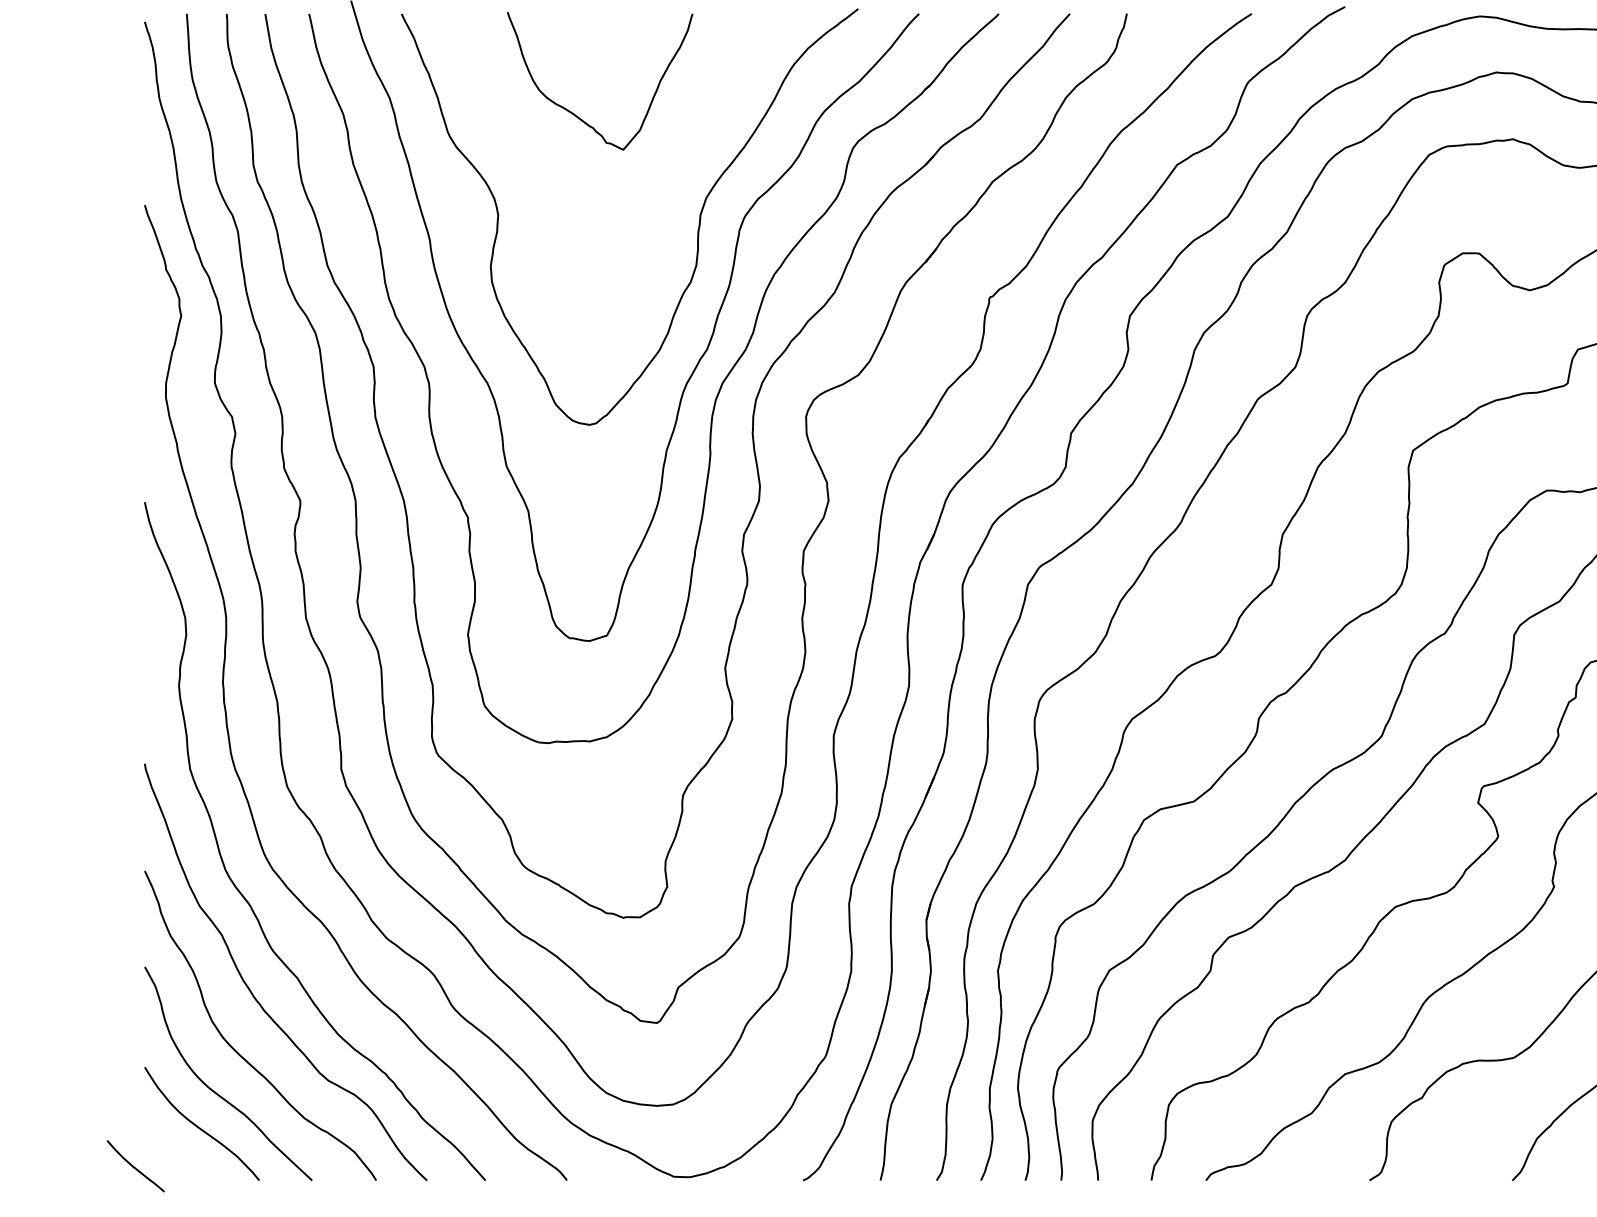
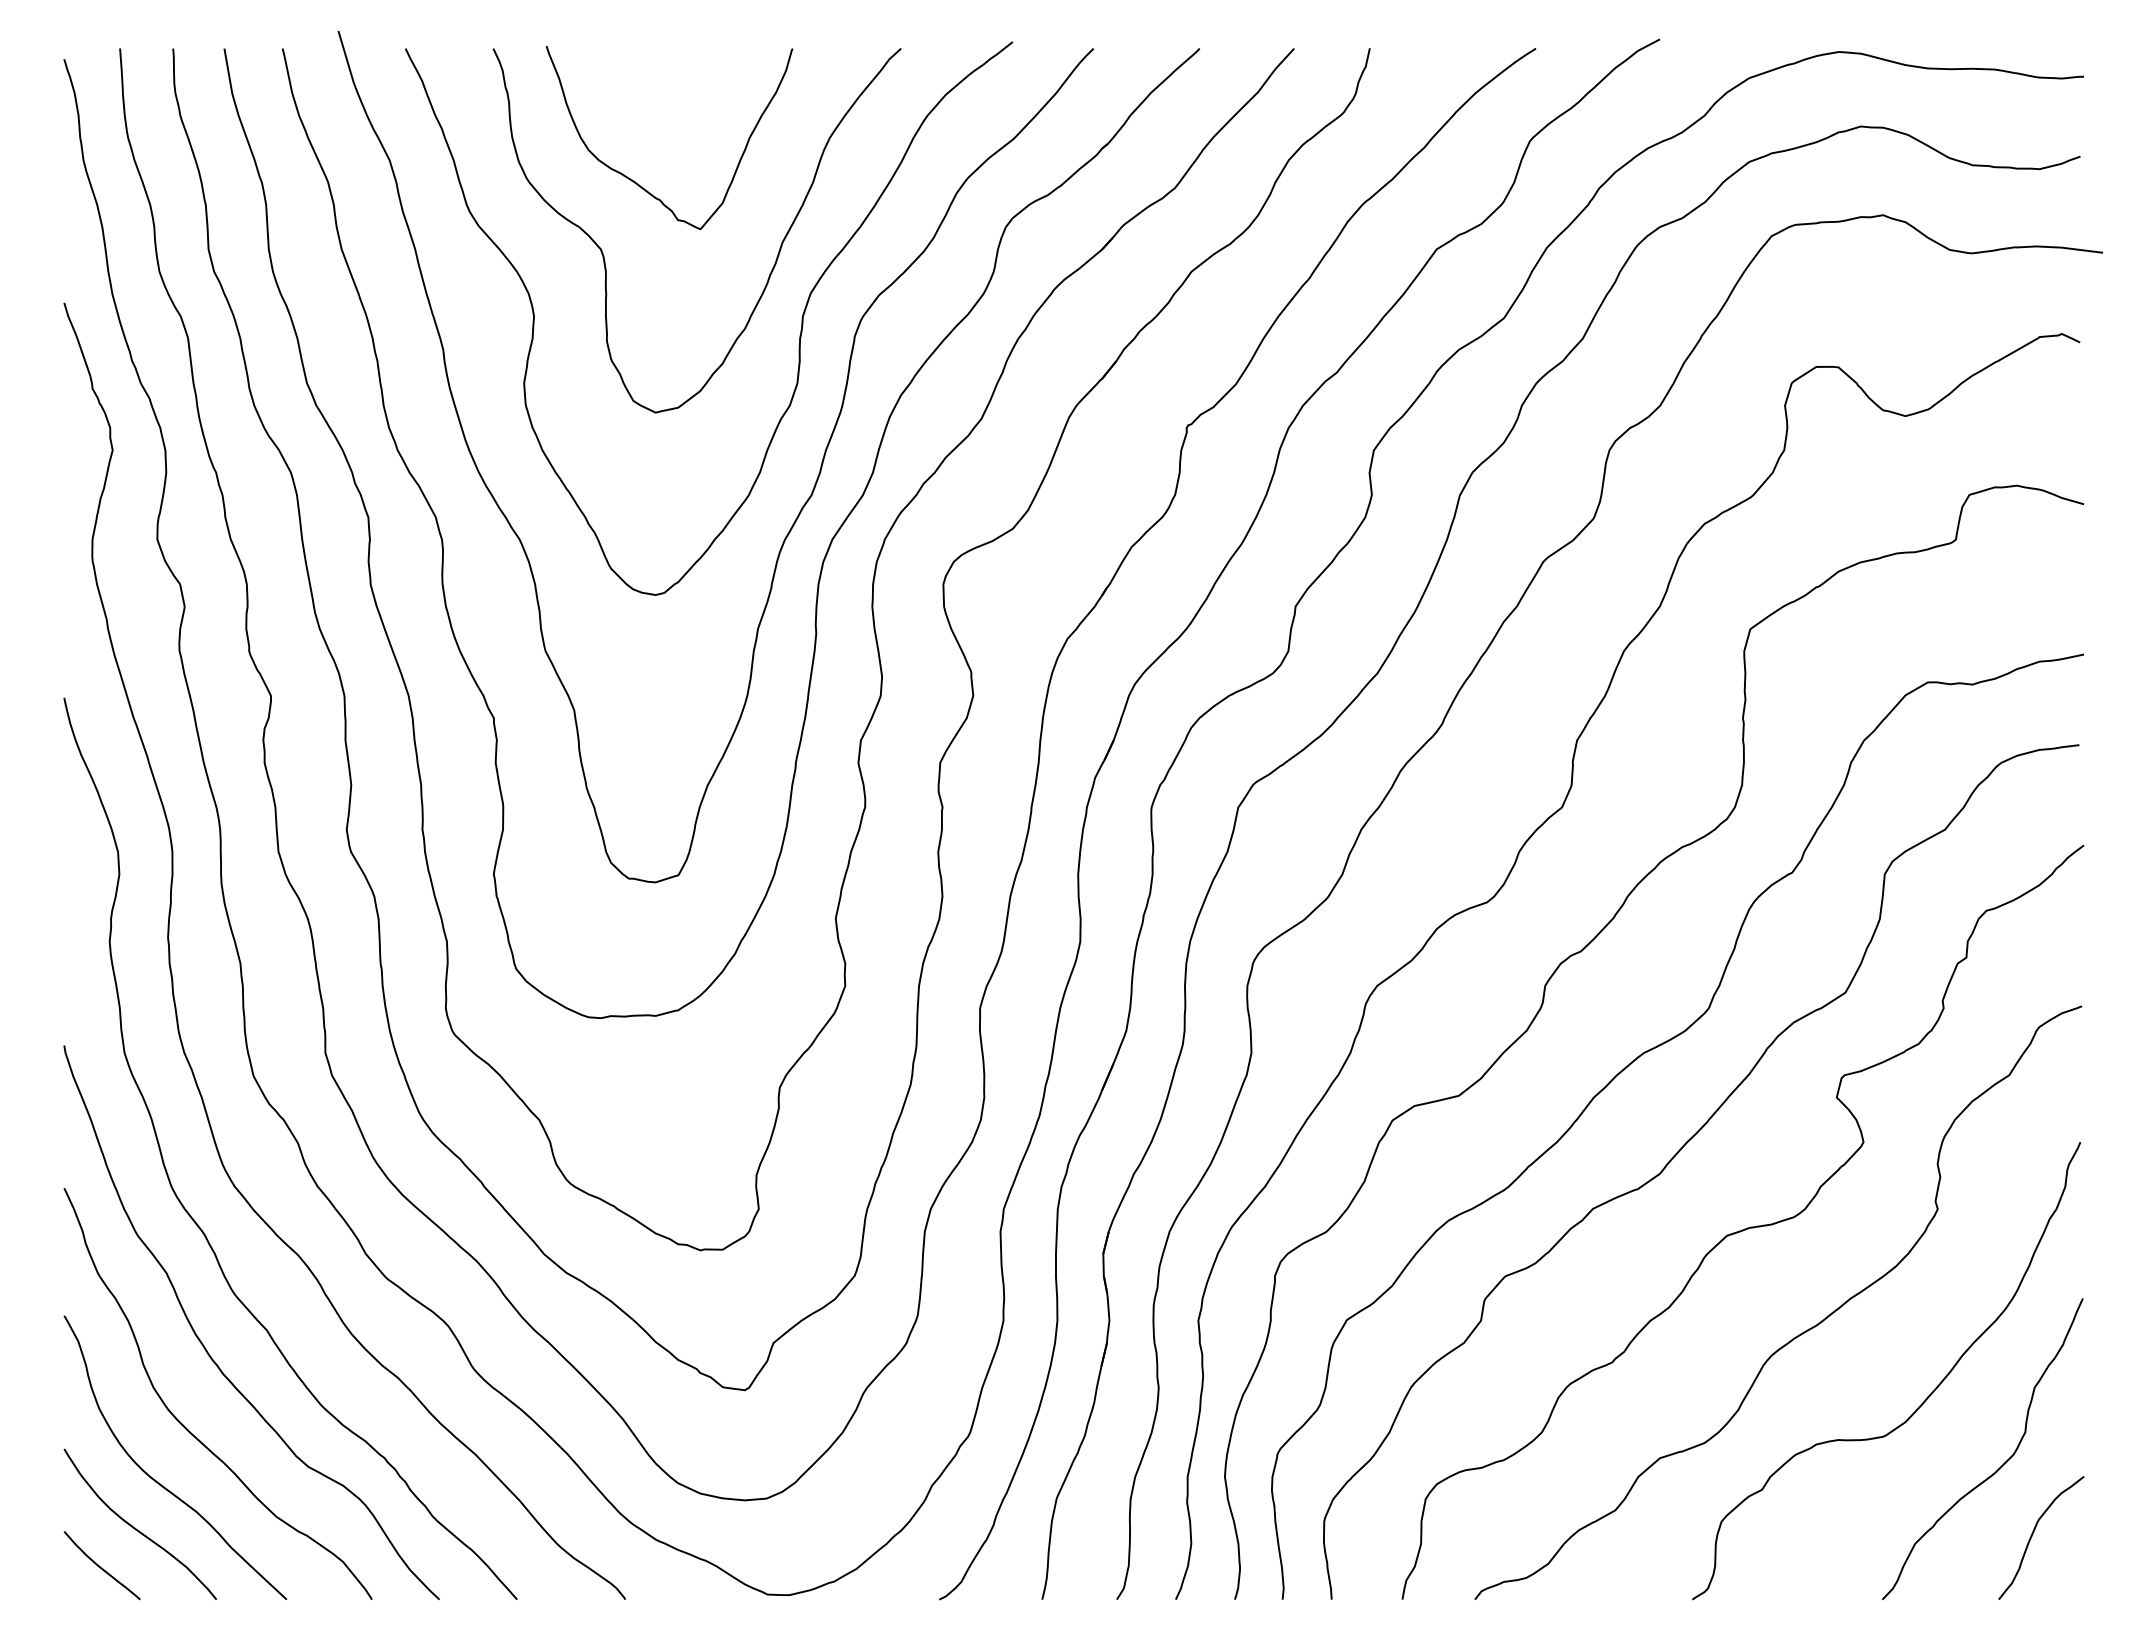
curve: (680, 171) -> (776, 257), added
curve: (134, 1166) -> (100, 1566), moved

